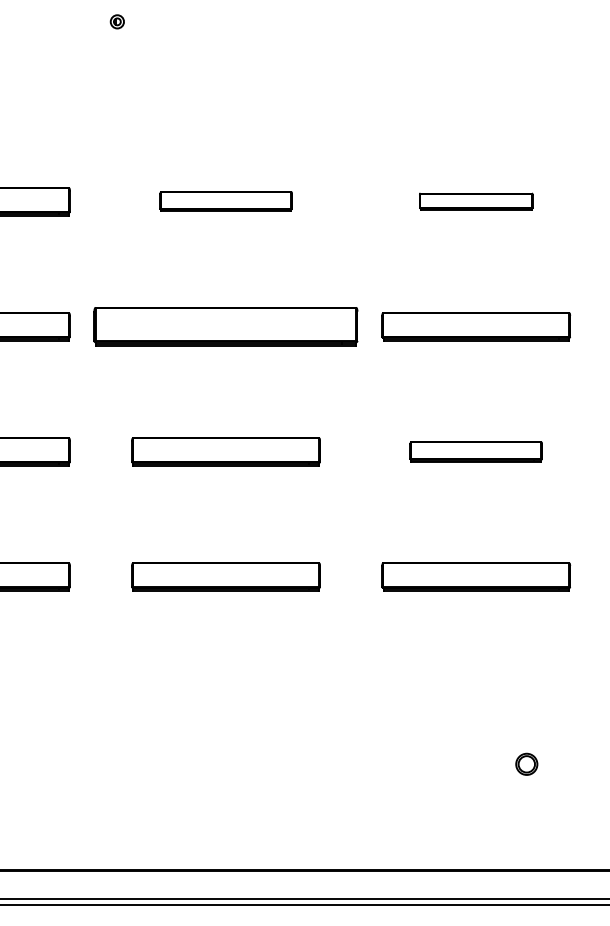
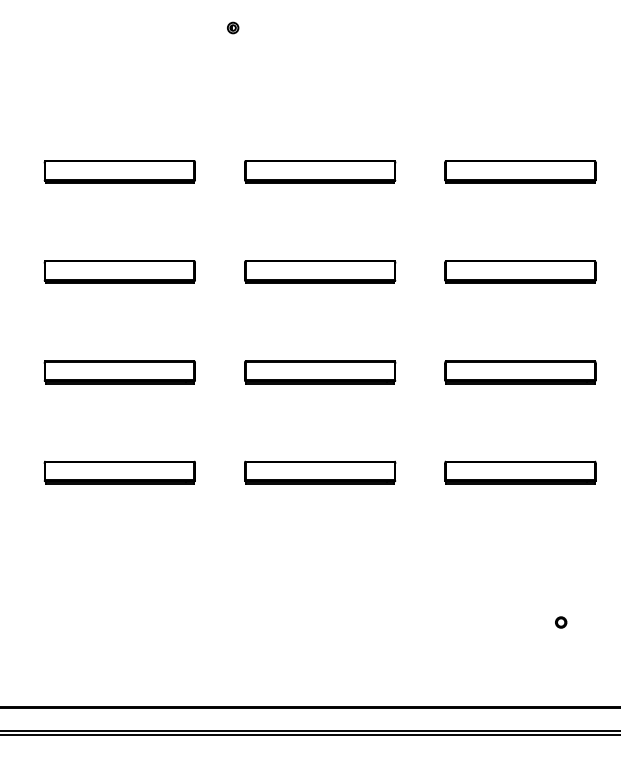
part: (226, 201) -> (320, 171), size x1.43
part: (476, 201) -> (520, 171), size x1.67
part: (226, 325) -> (320, 271), size x0.71
part: (476, 452) -> (520, 372), size x1.43
part: (527, 764) -> (561, 622), size x0.62

